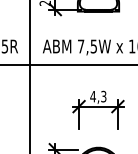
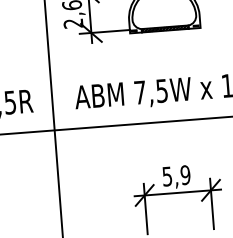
text: (98, 96) -> (176, 175), 4,3 -> 5,9

